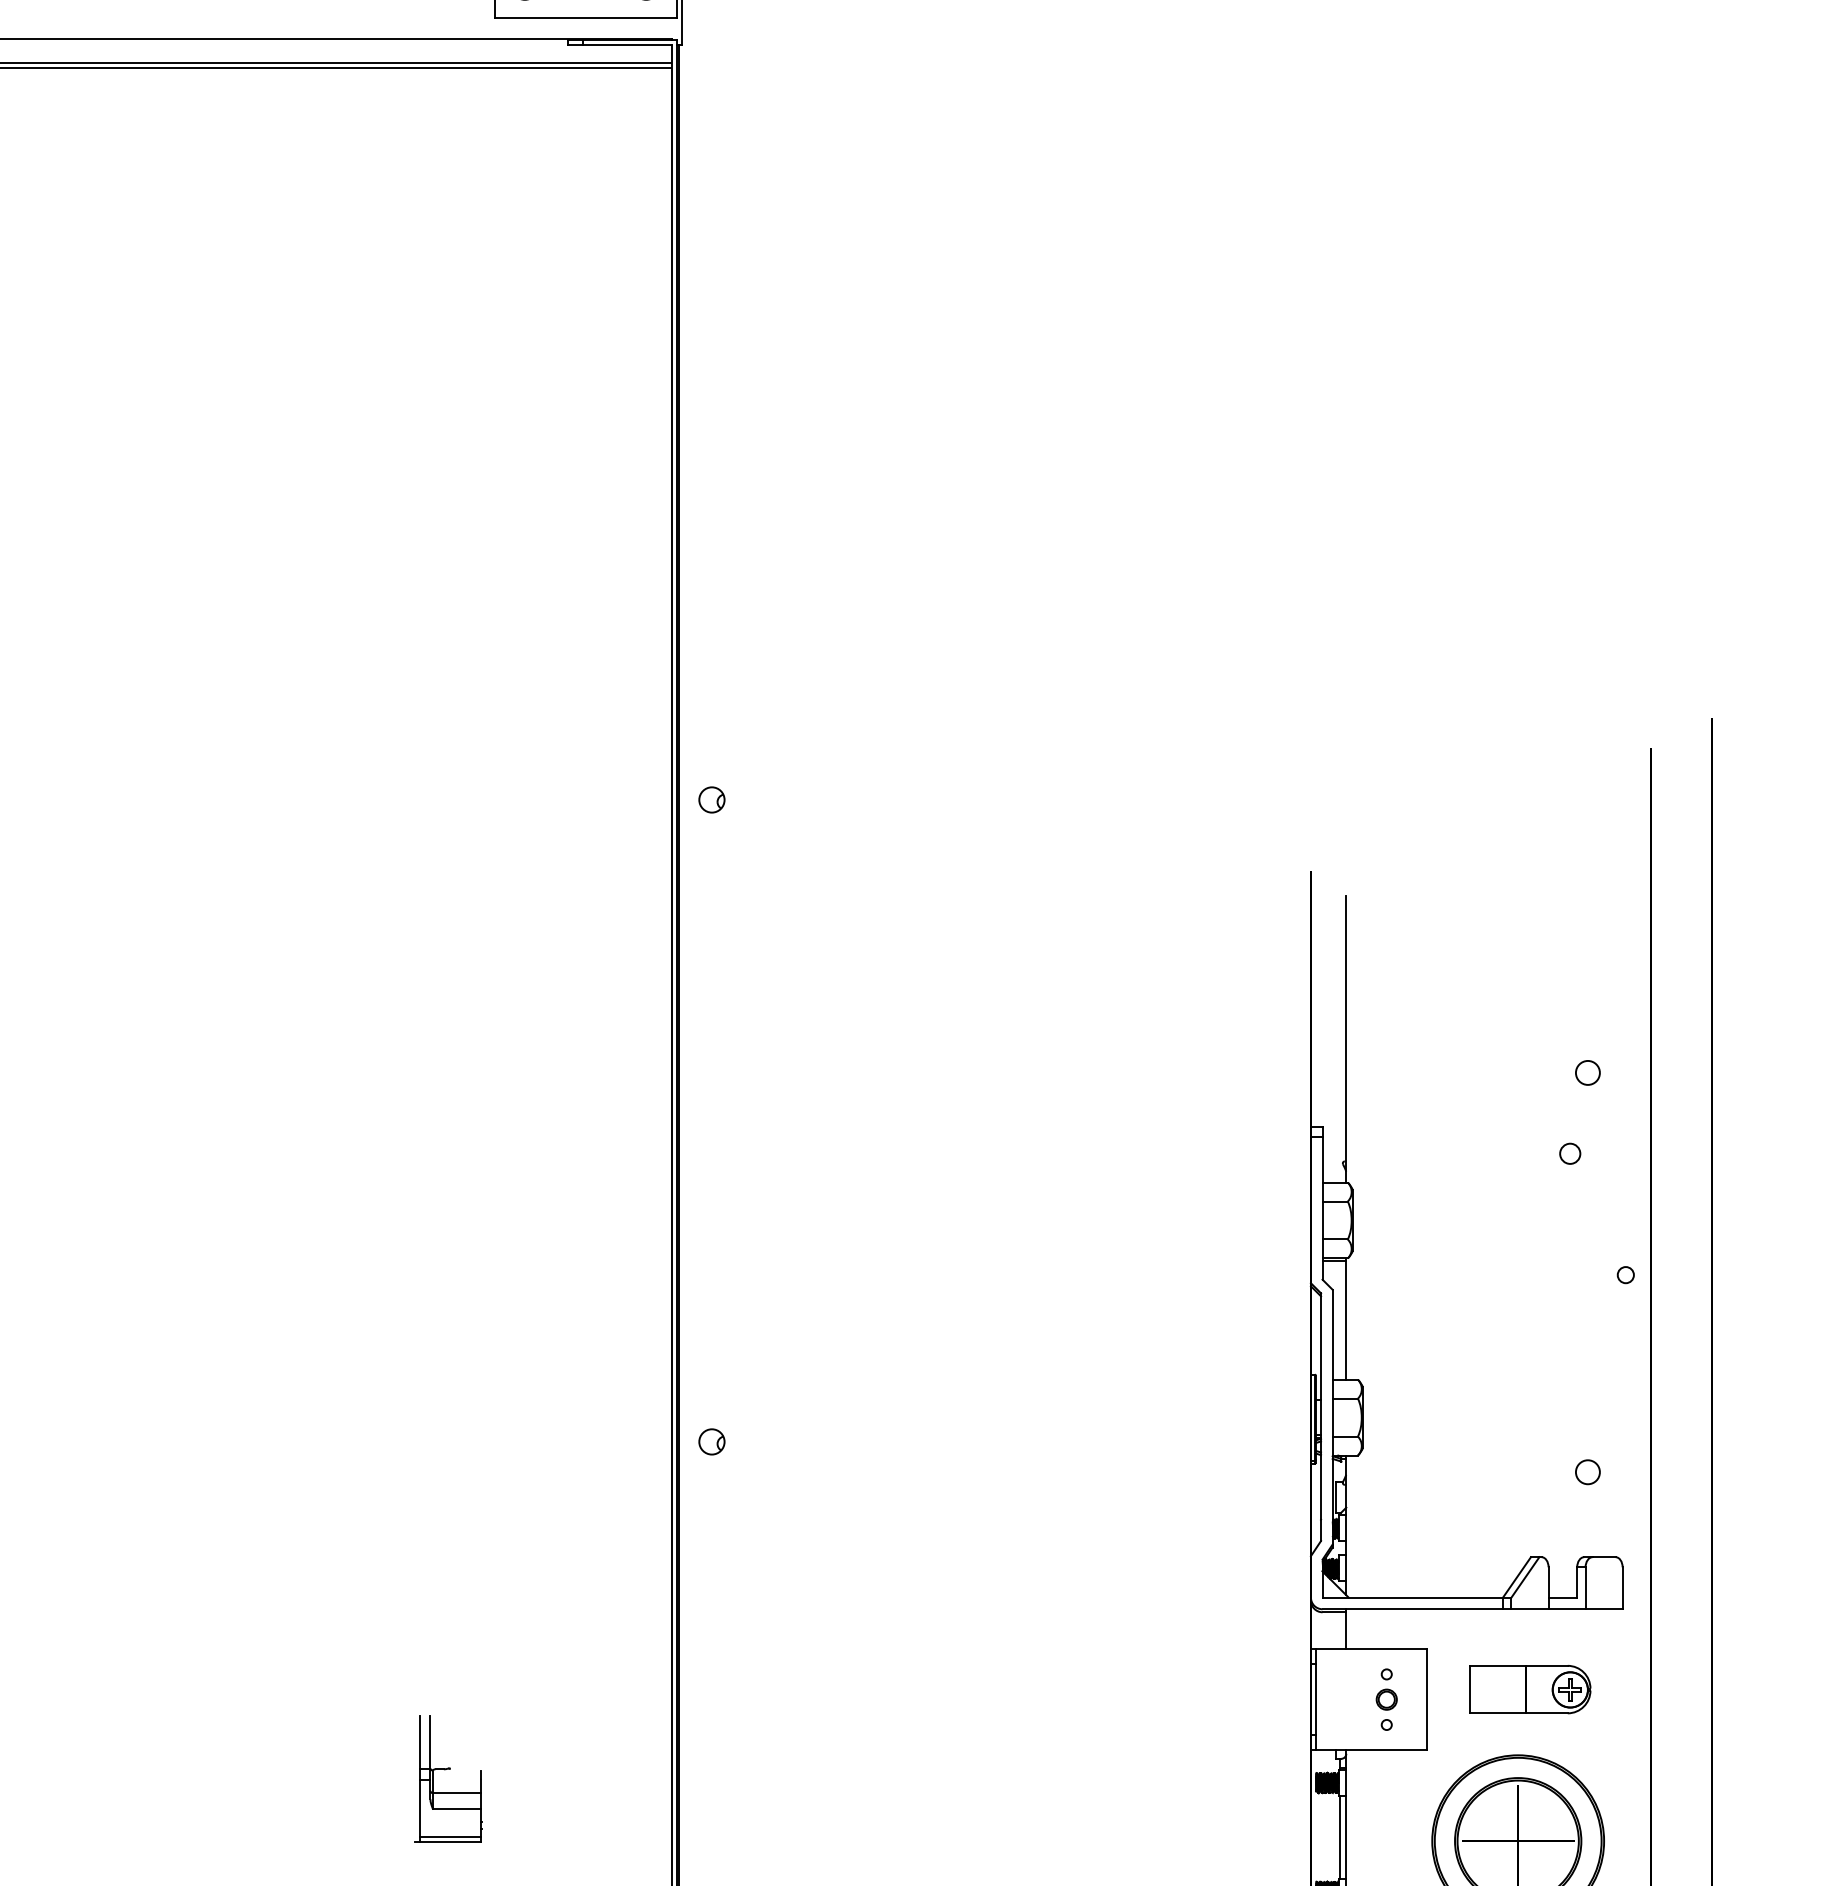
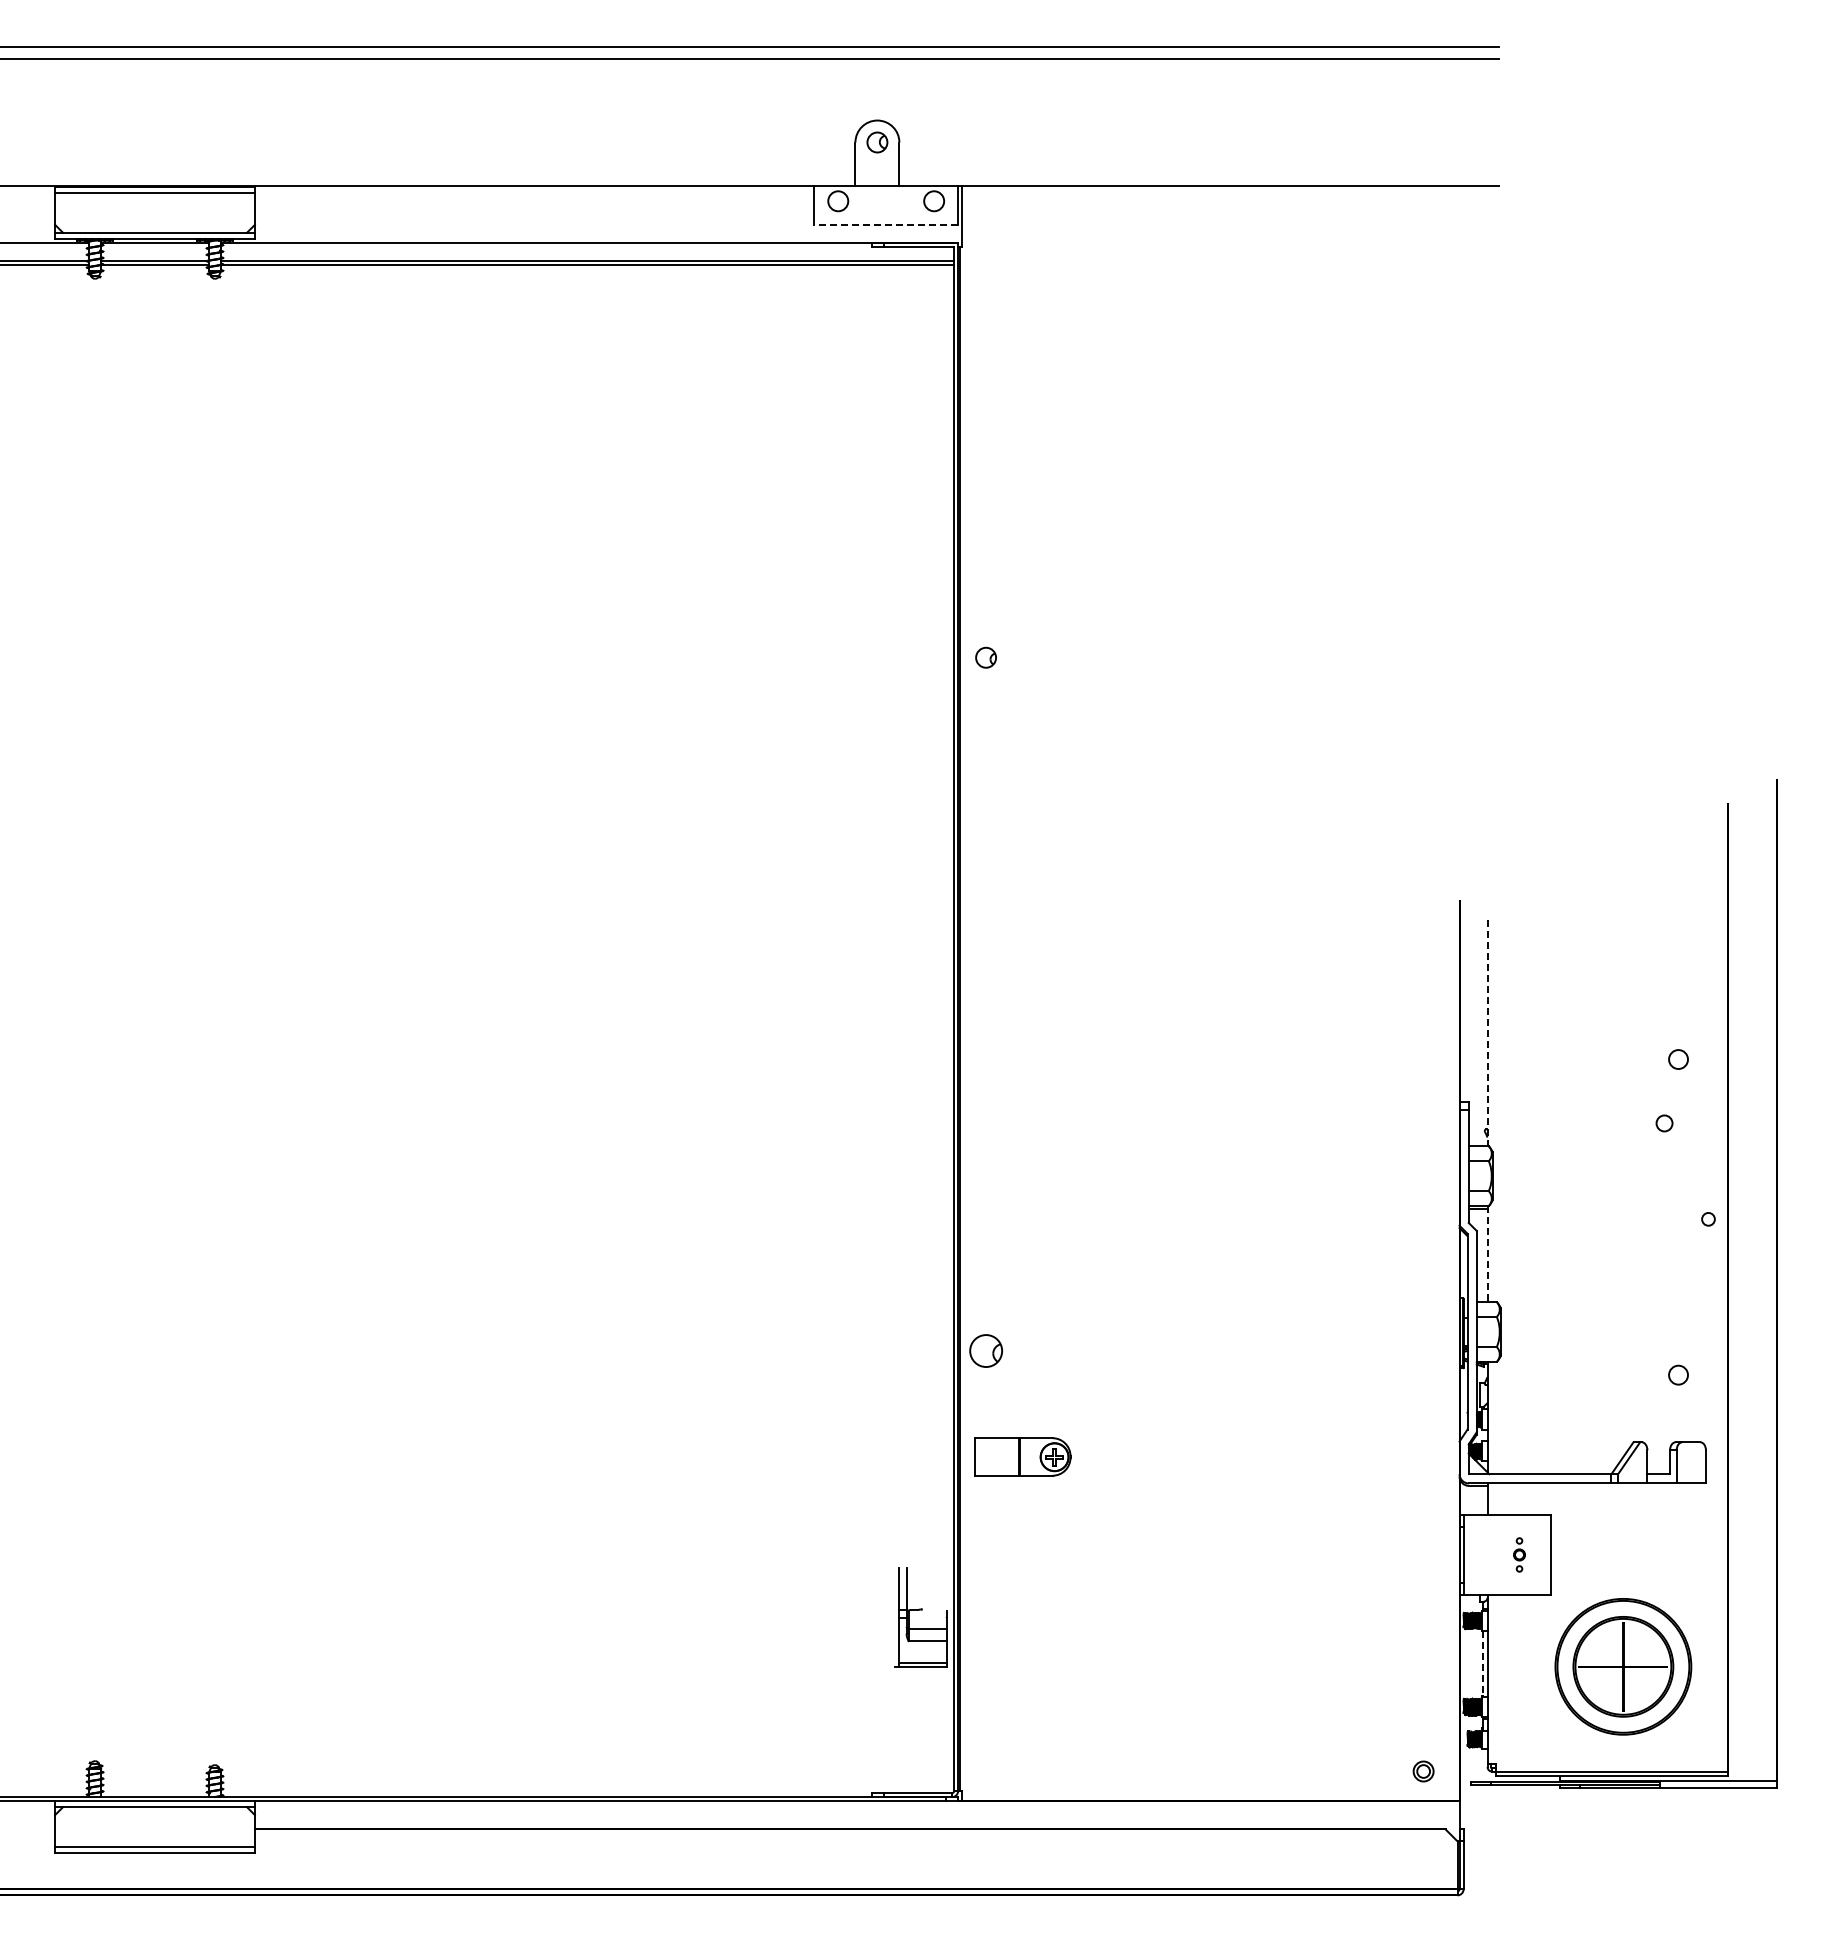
line: (585, 17) -> (886, 225), solid -> dashed
part: (711, 799) -> (985, 657), moved
line: (1346, 1040) -> (1487, 1033), solid -> dashed
line: (1346, 1319) -> (1487, 1254), solid -> dashed
part: (711, 1442) -> (985, 1351), size x1.6
part: (1529, 1689) -> (1022, 1456), moved
part: (1386, 1699) -> (1519, 1554), size x0.7
part: (448, 1769) -> (920, 1610), moved
line: (1339, 1837) -> (1482, 1663), solid -> dashed

